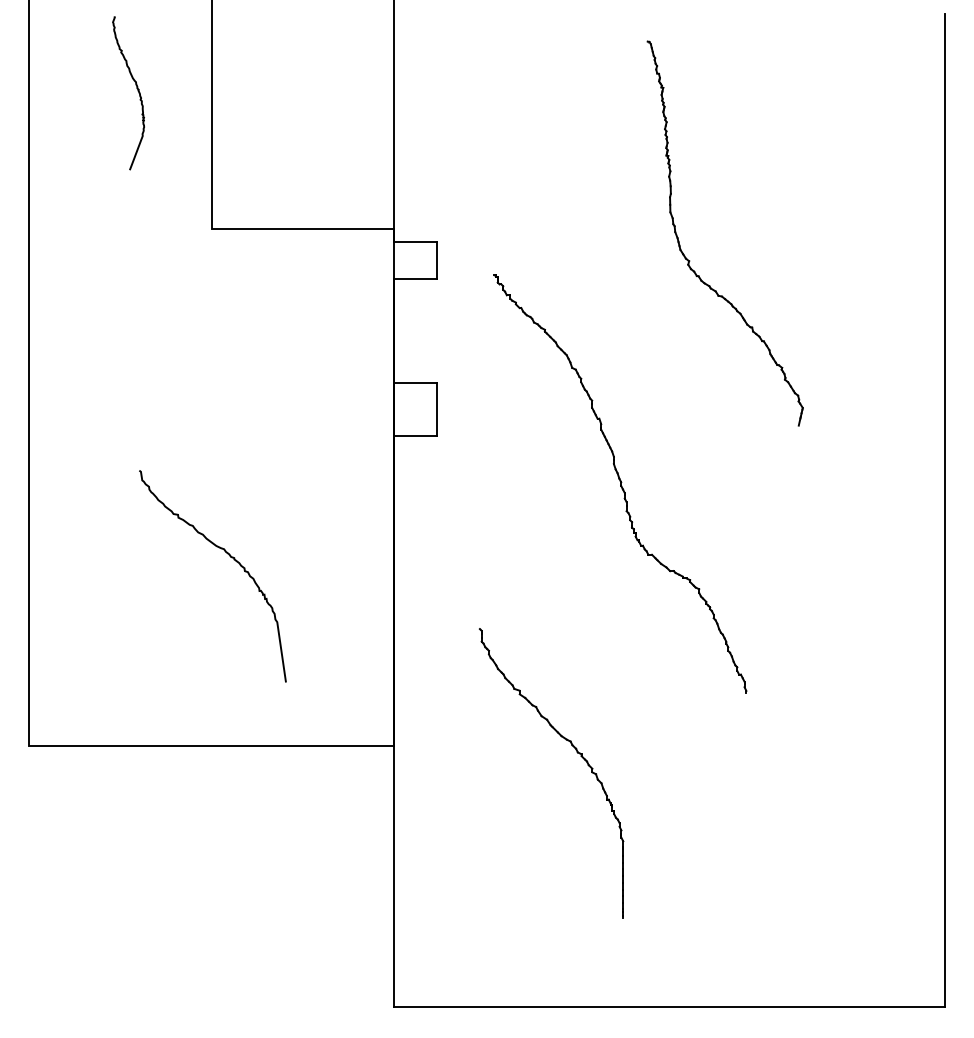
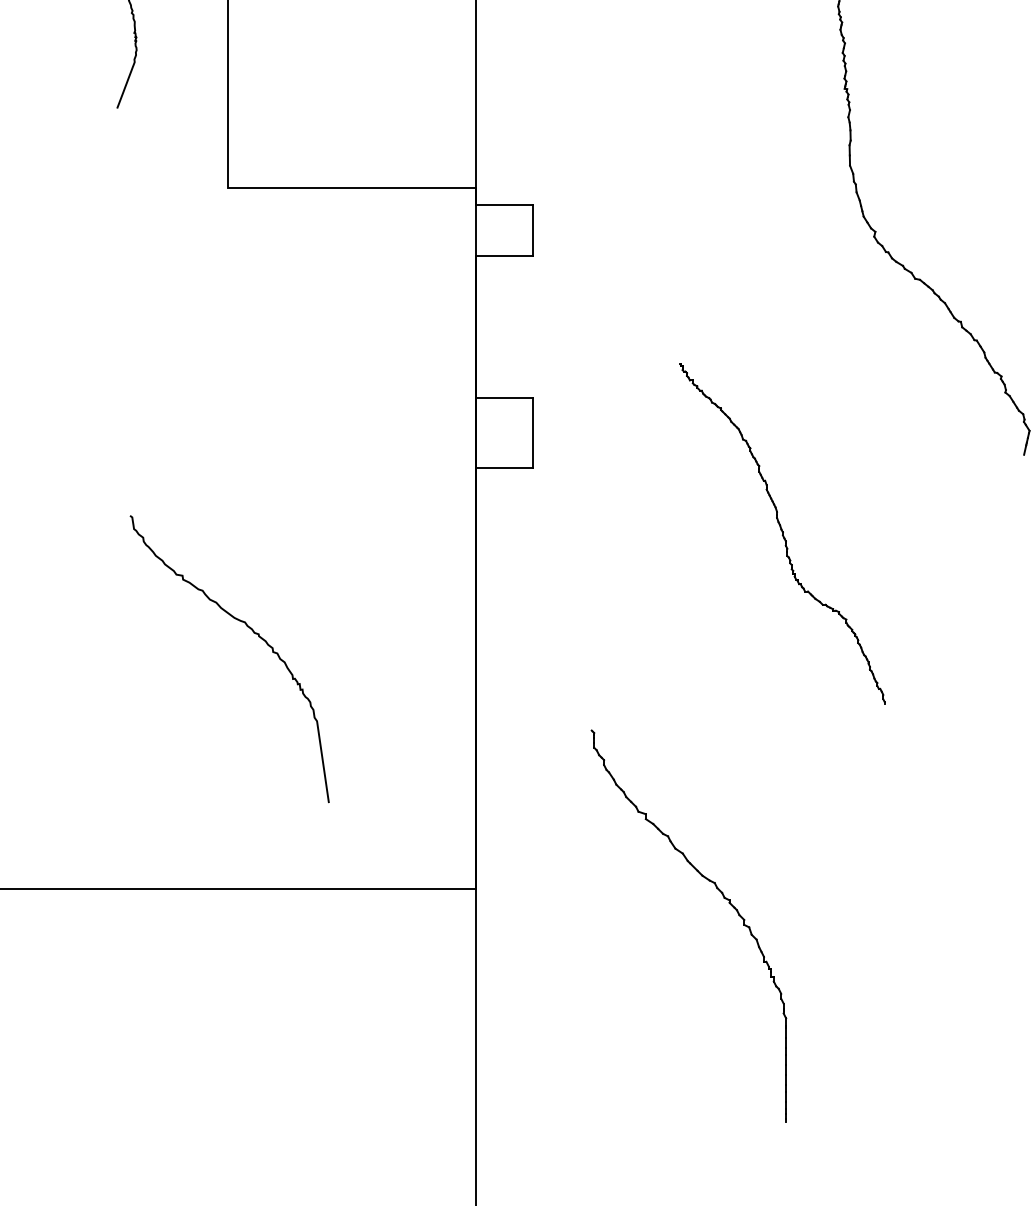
part: (620, 483) -> (782, 533), size x0.6

